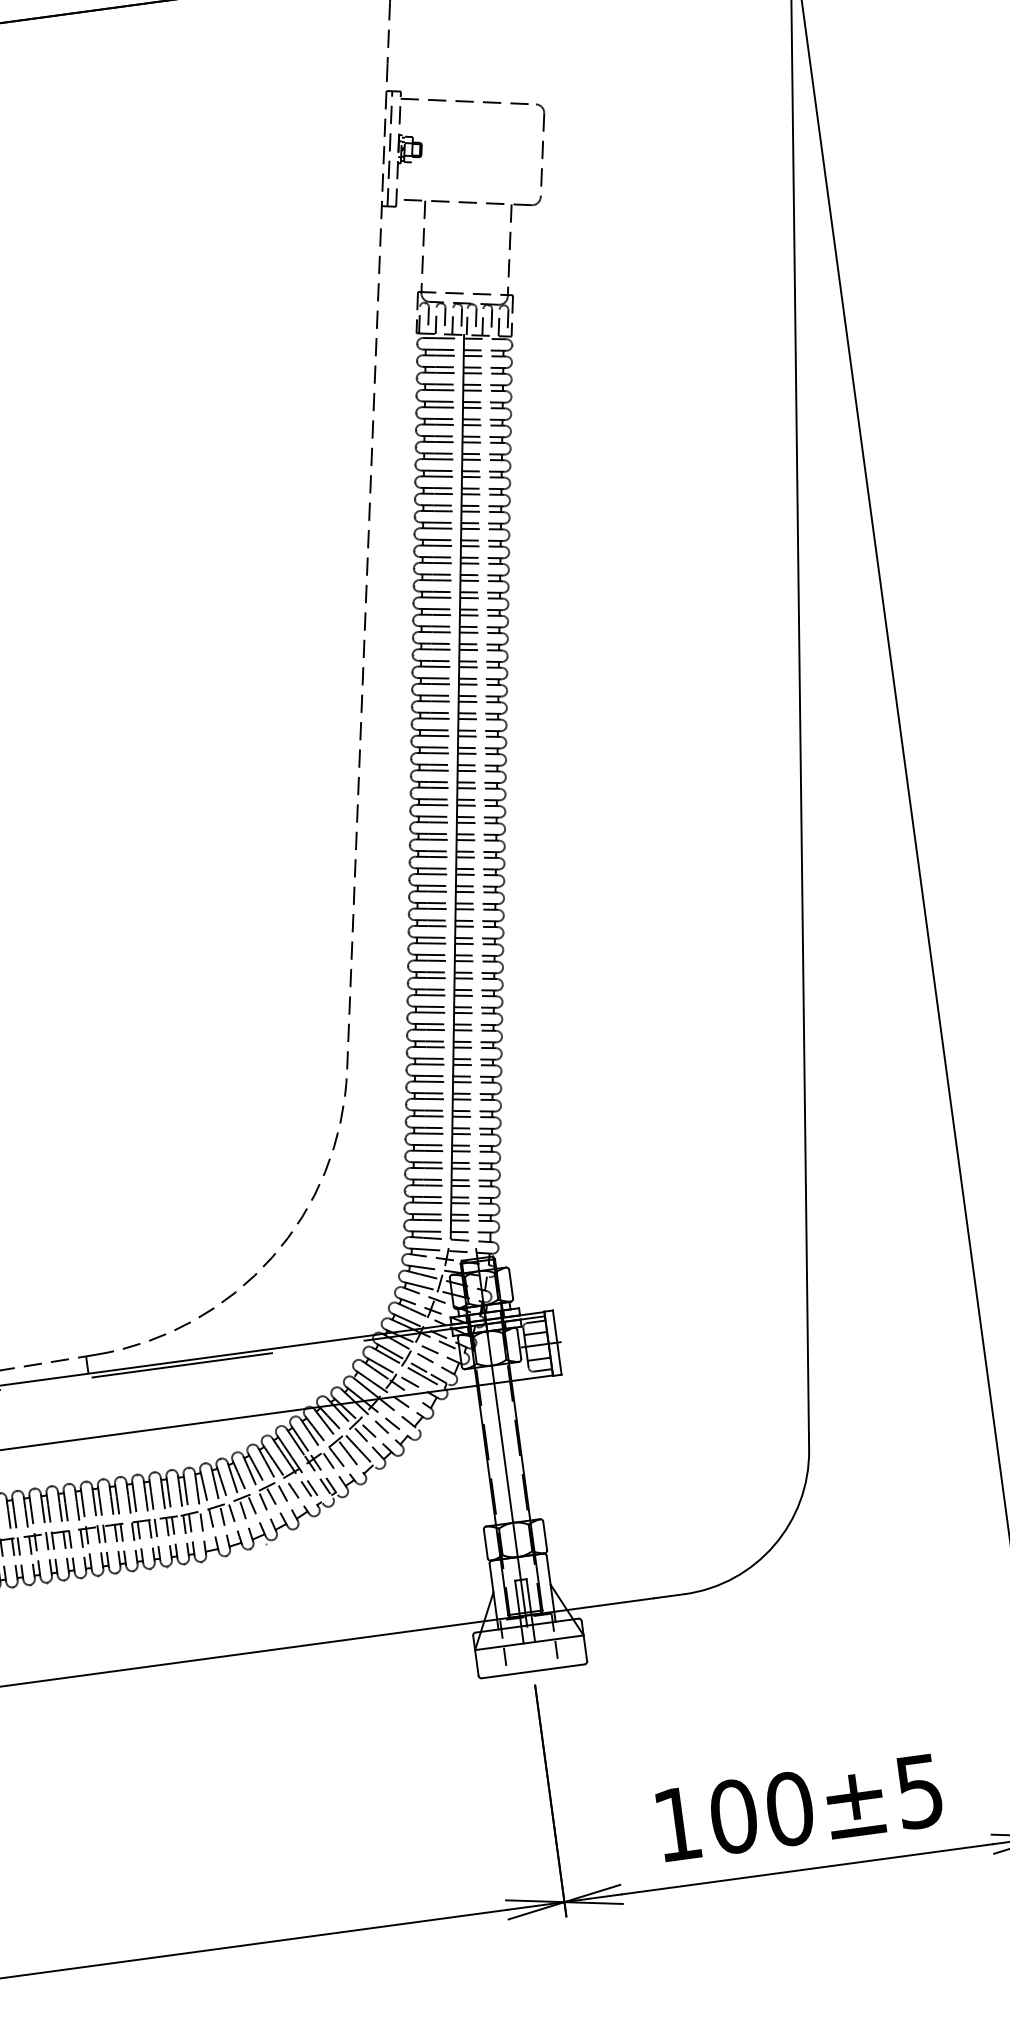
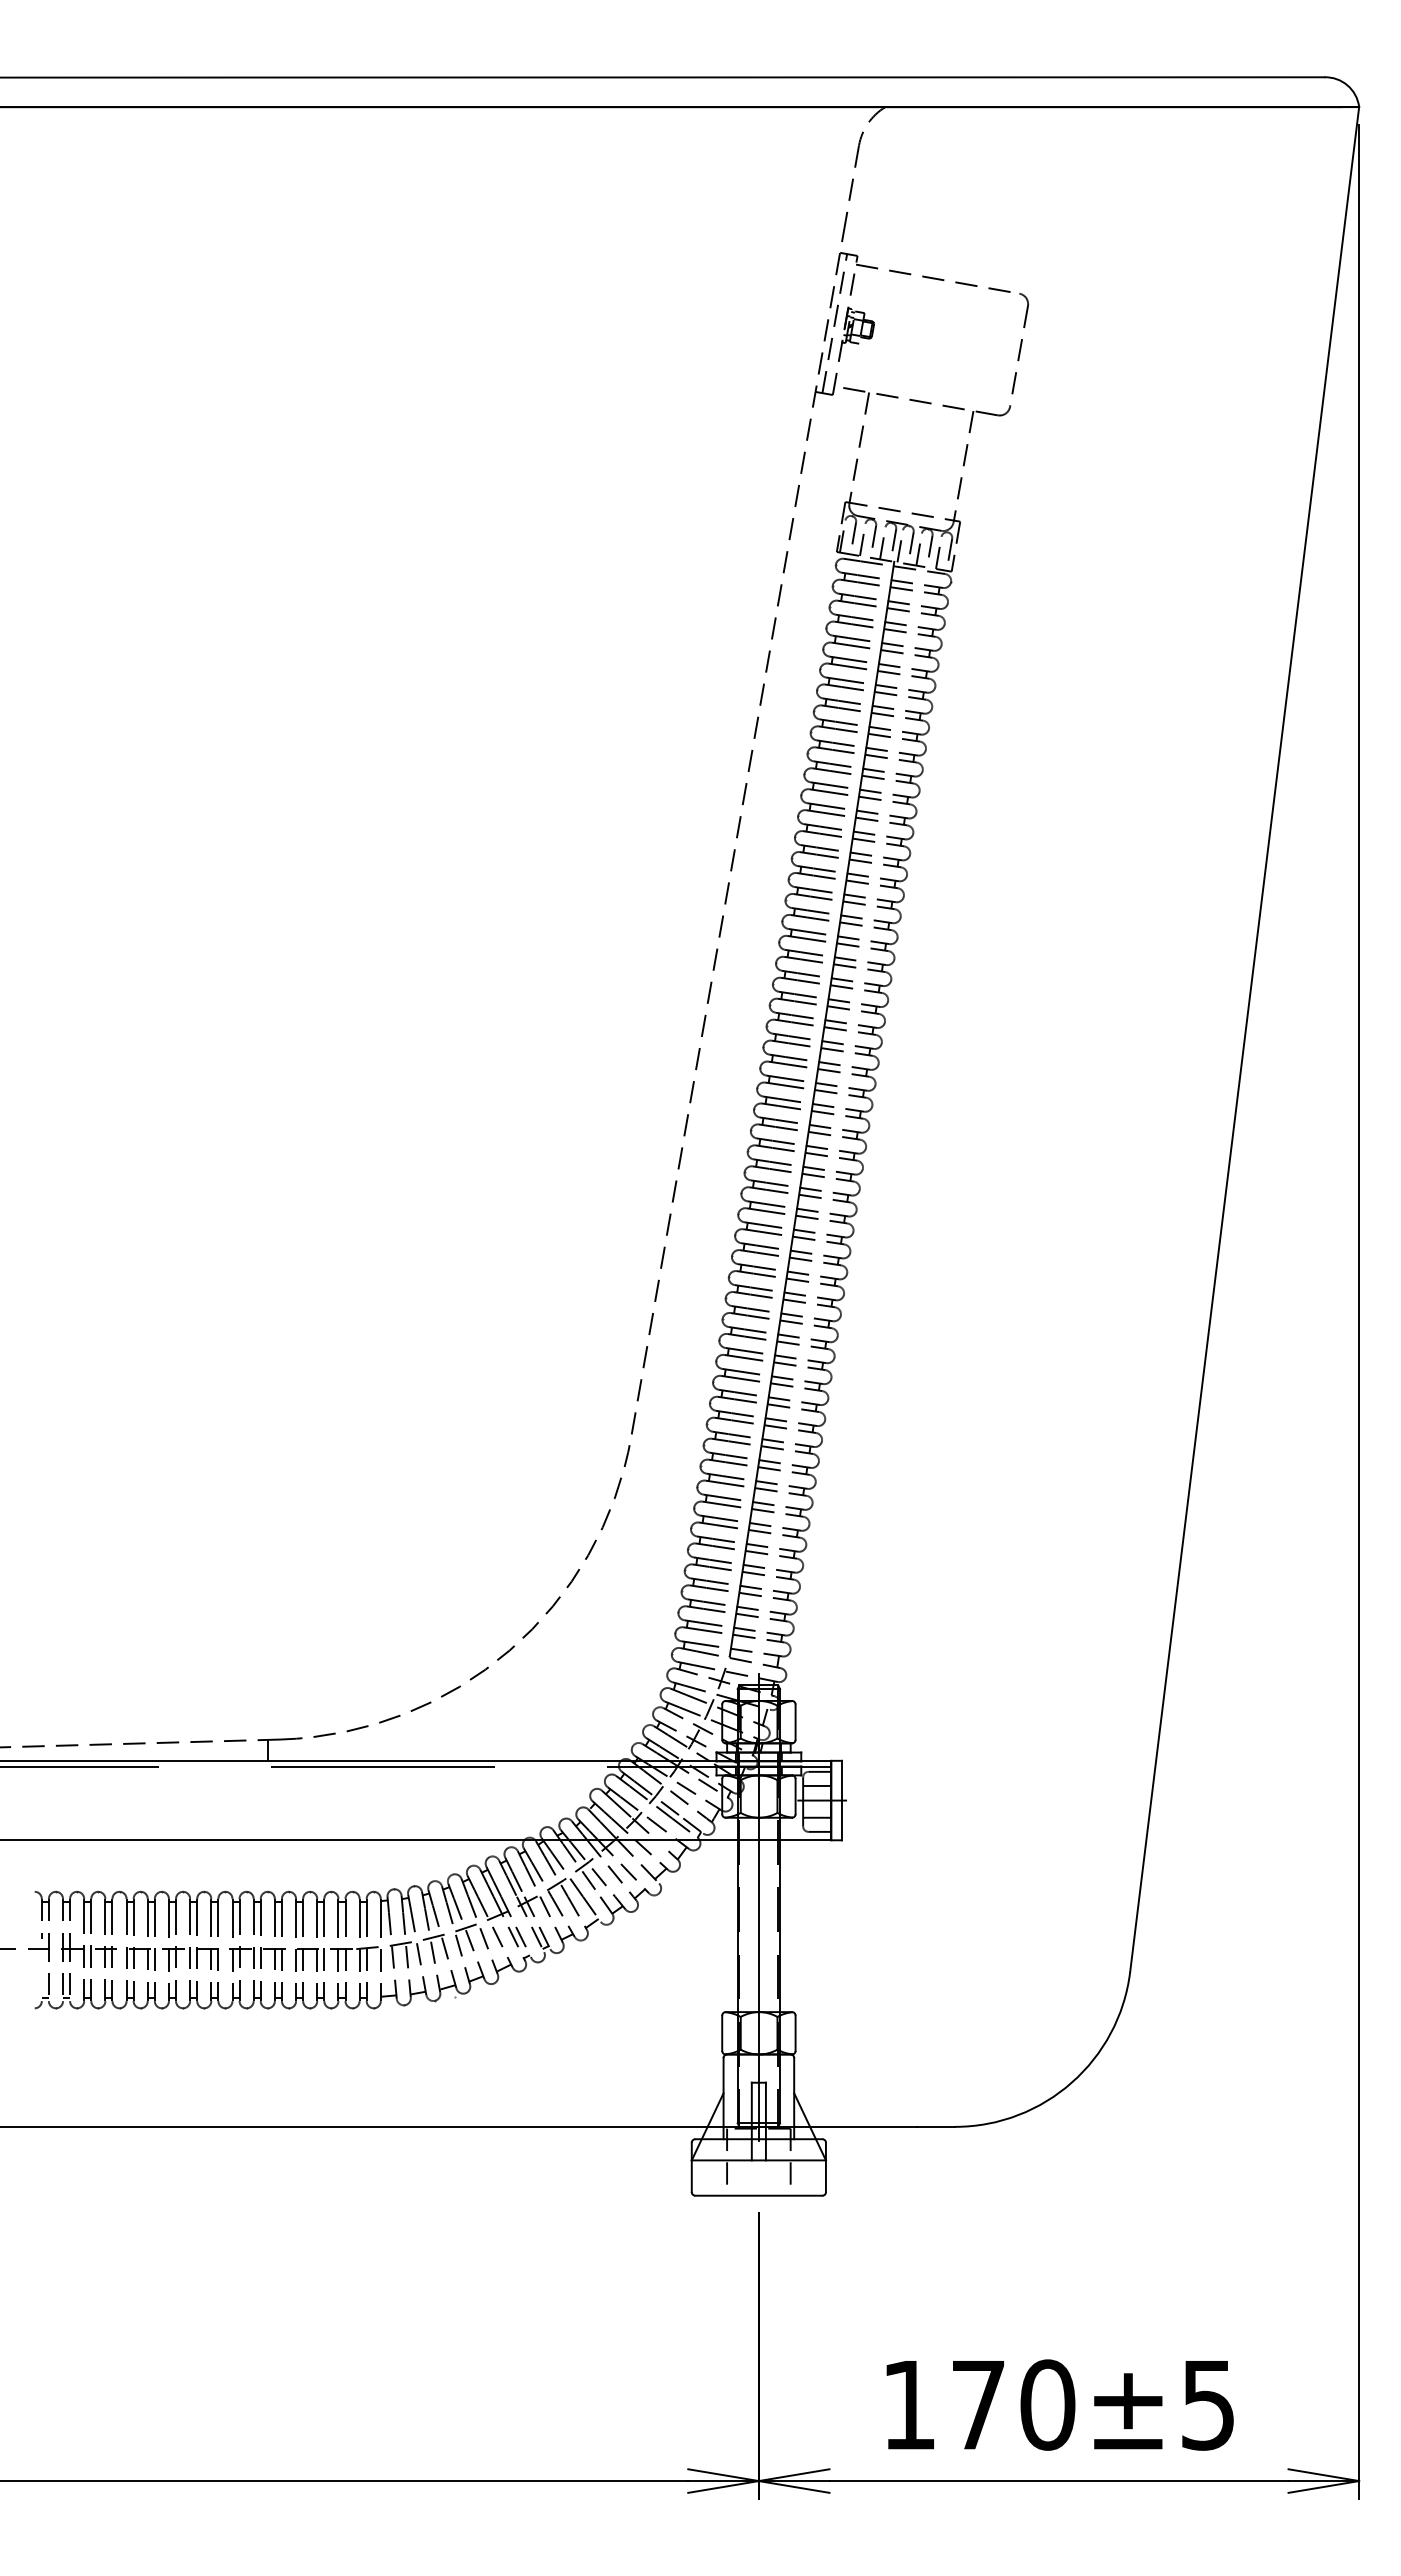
text: (733, 1816) -> (978, 2404), 100±5 -> 170±5

